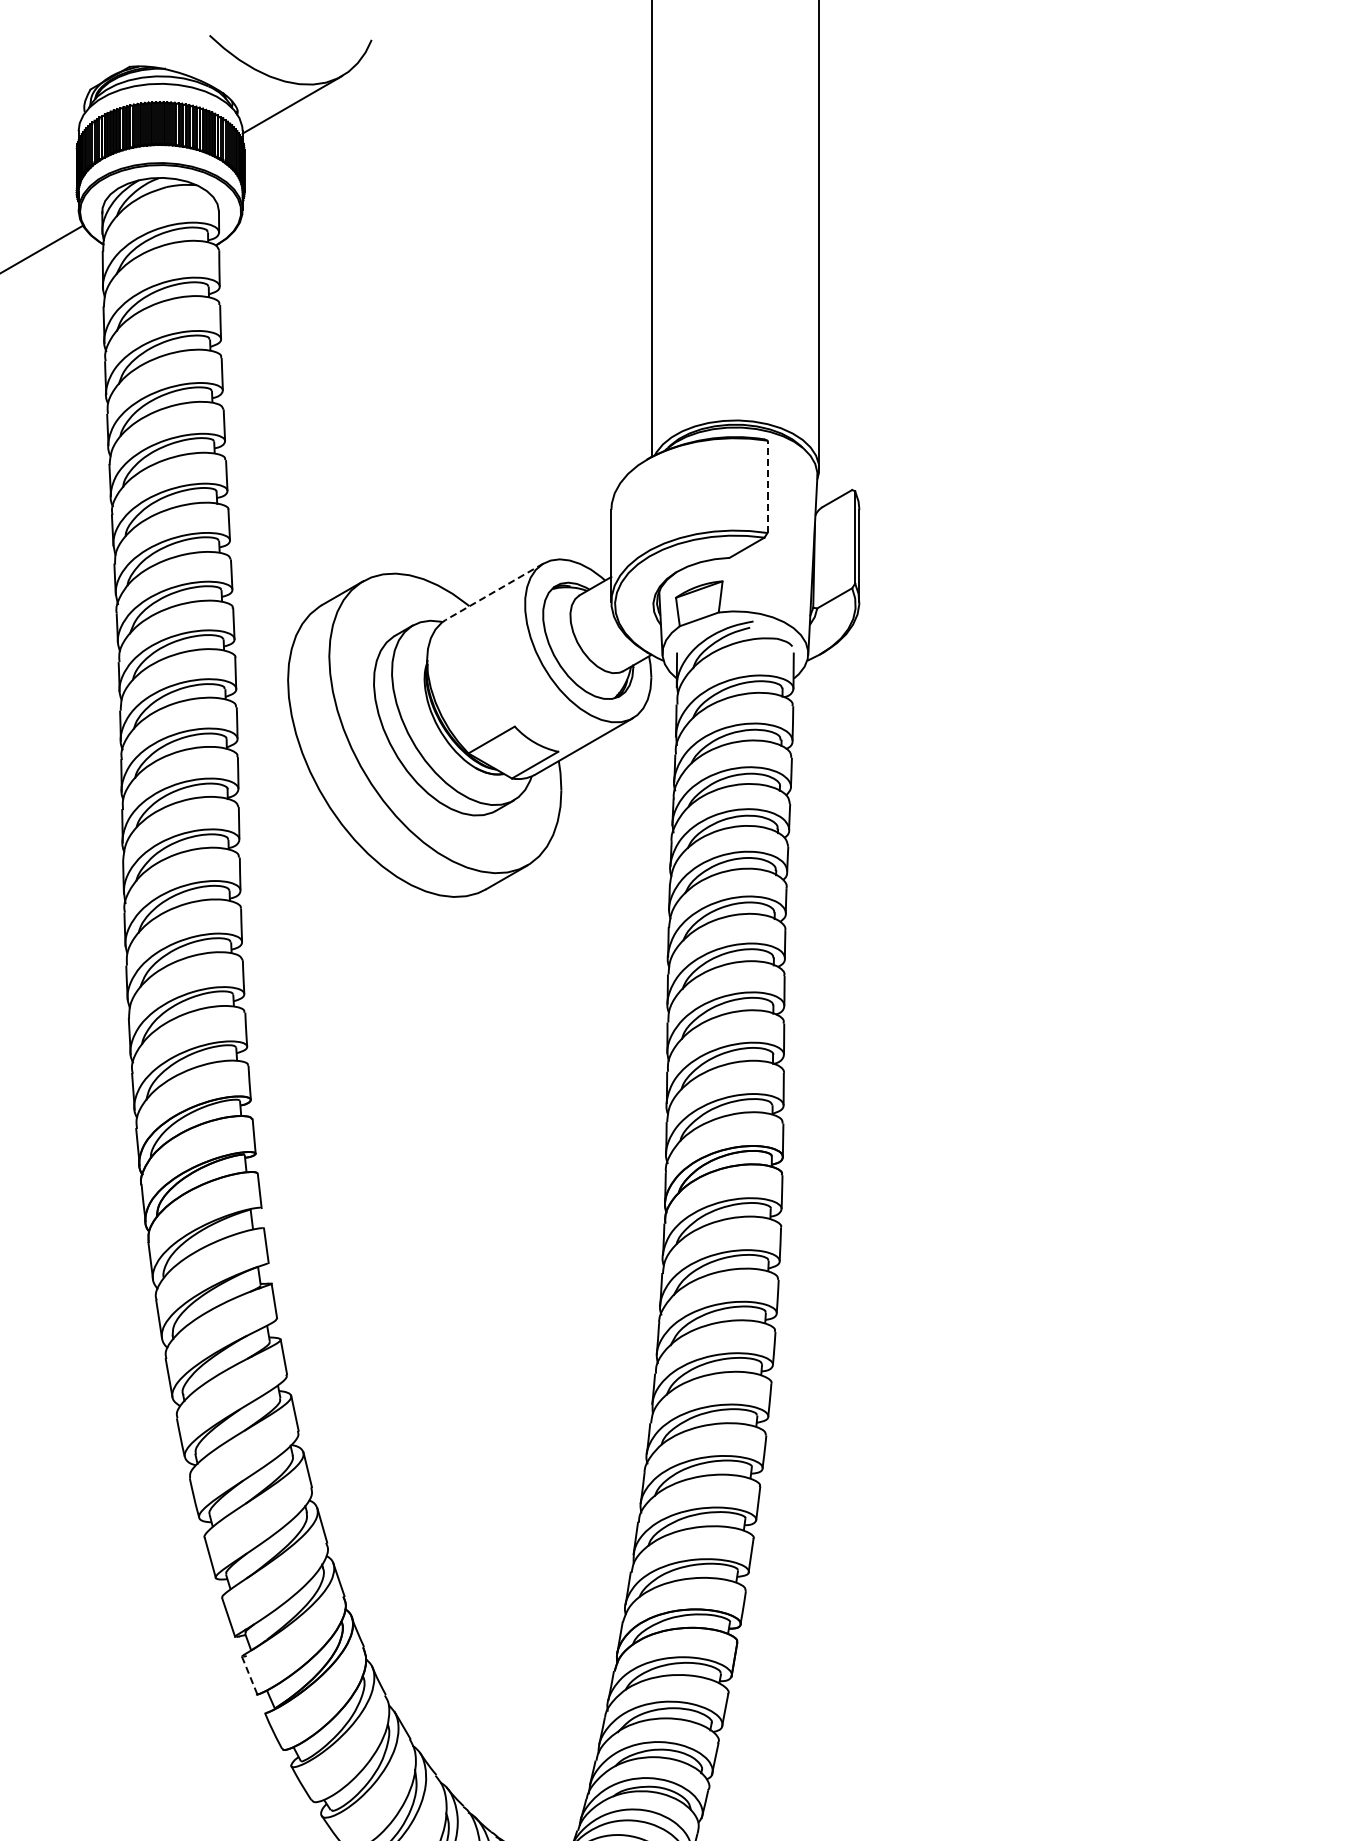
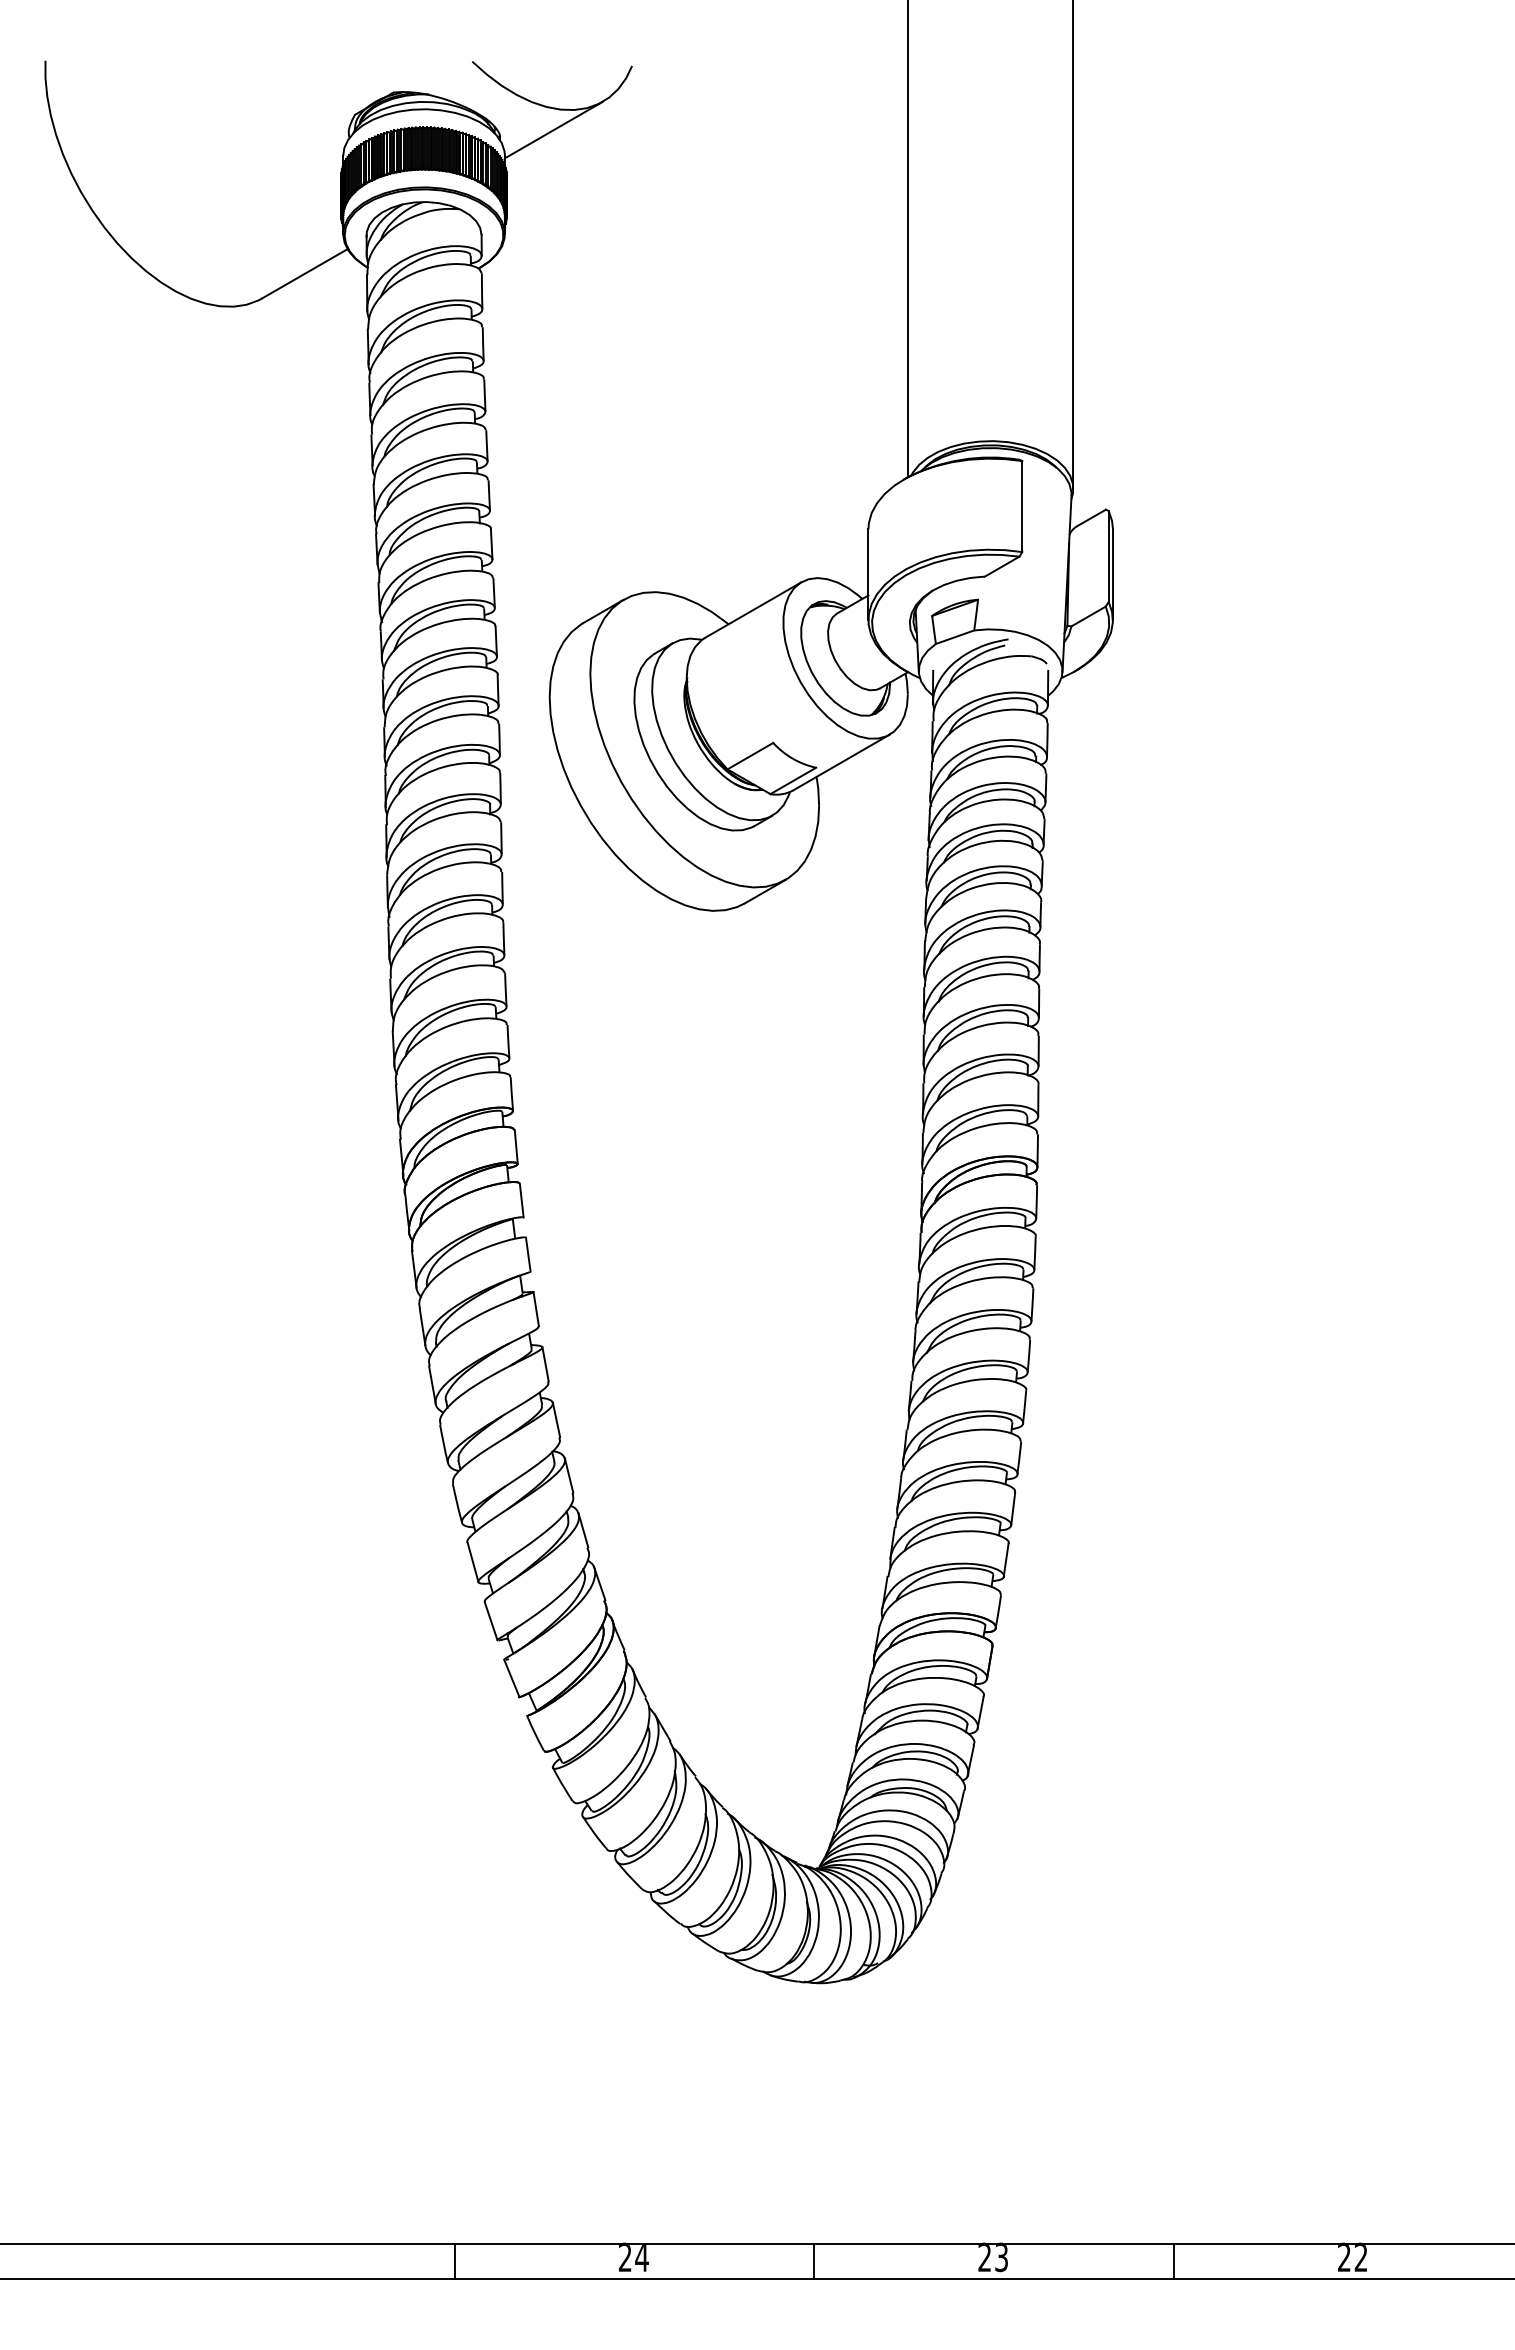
line: (767, 486) -> (1022, 506), dashed -> solid
line: (494, 592) -> (753, 610), dashed -> solid
line: (249, 1675) -> (511, 1678), dashed -> solid

